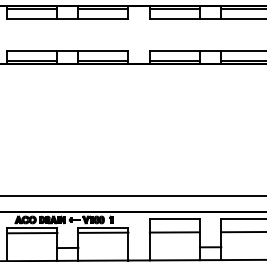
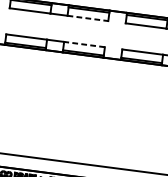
line: (103, 18) -> (88, 18), solid -> dashed
line: (102, 51) -> (83, 44), solid -> dashed

